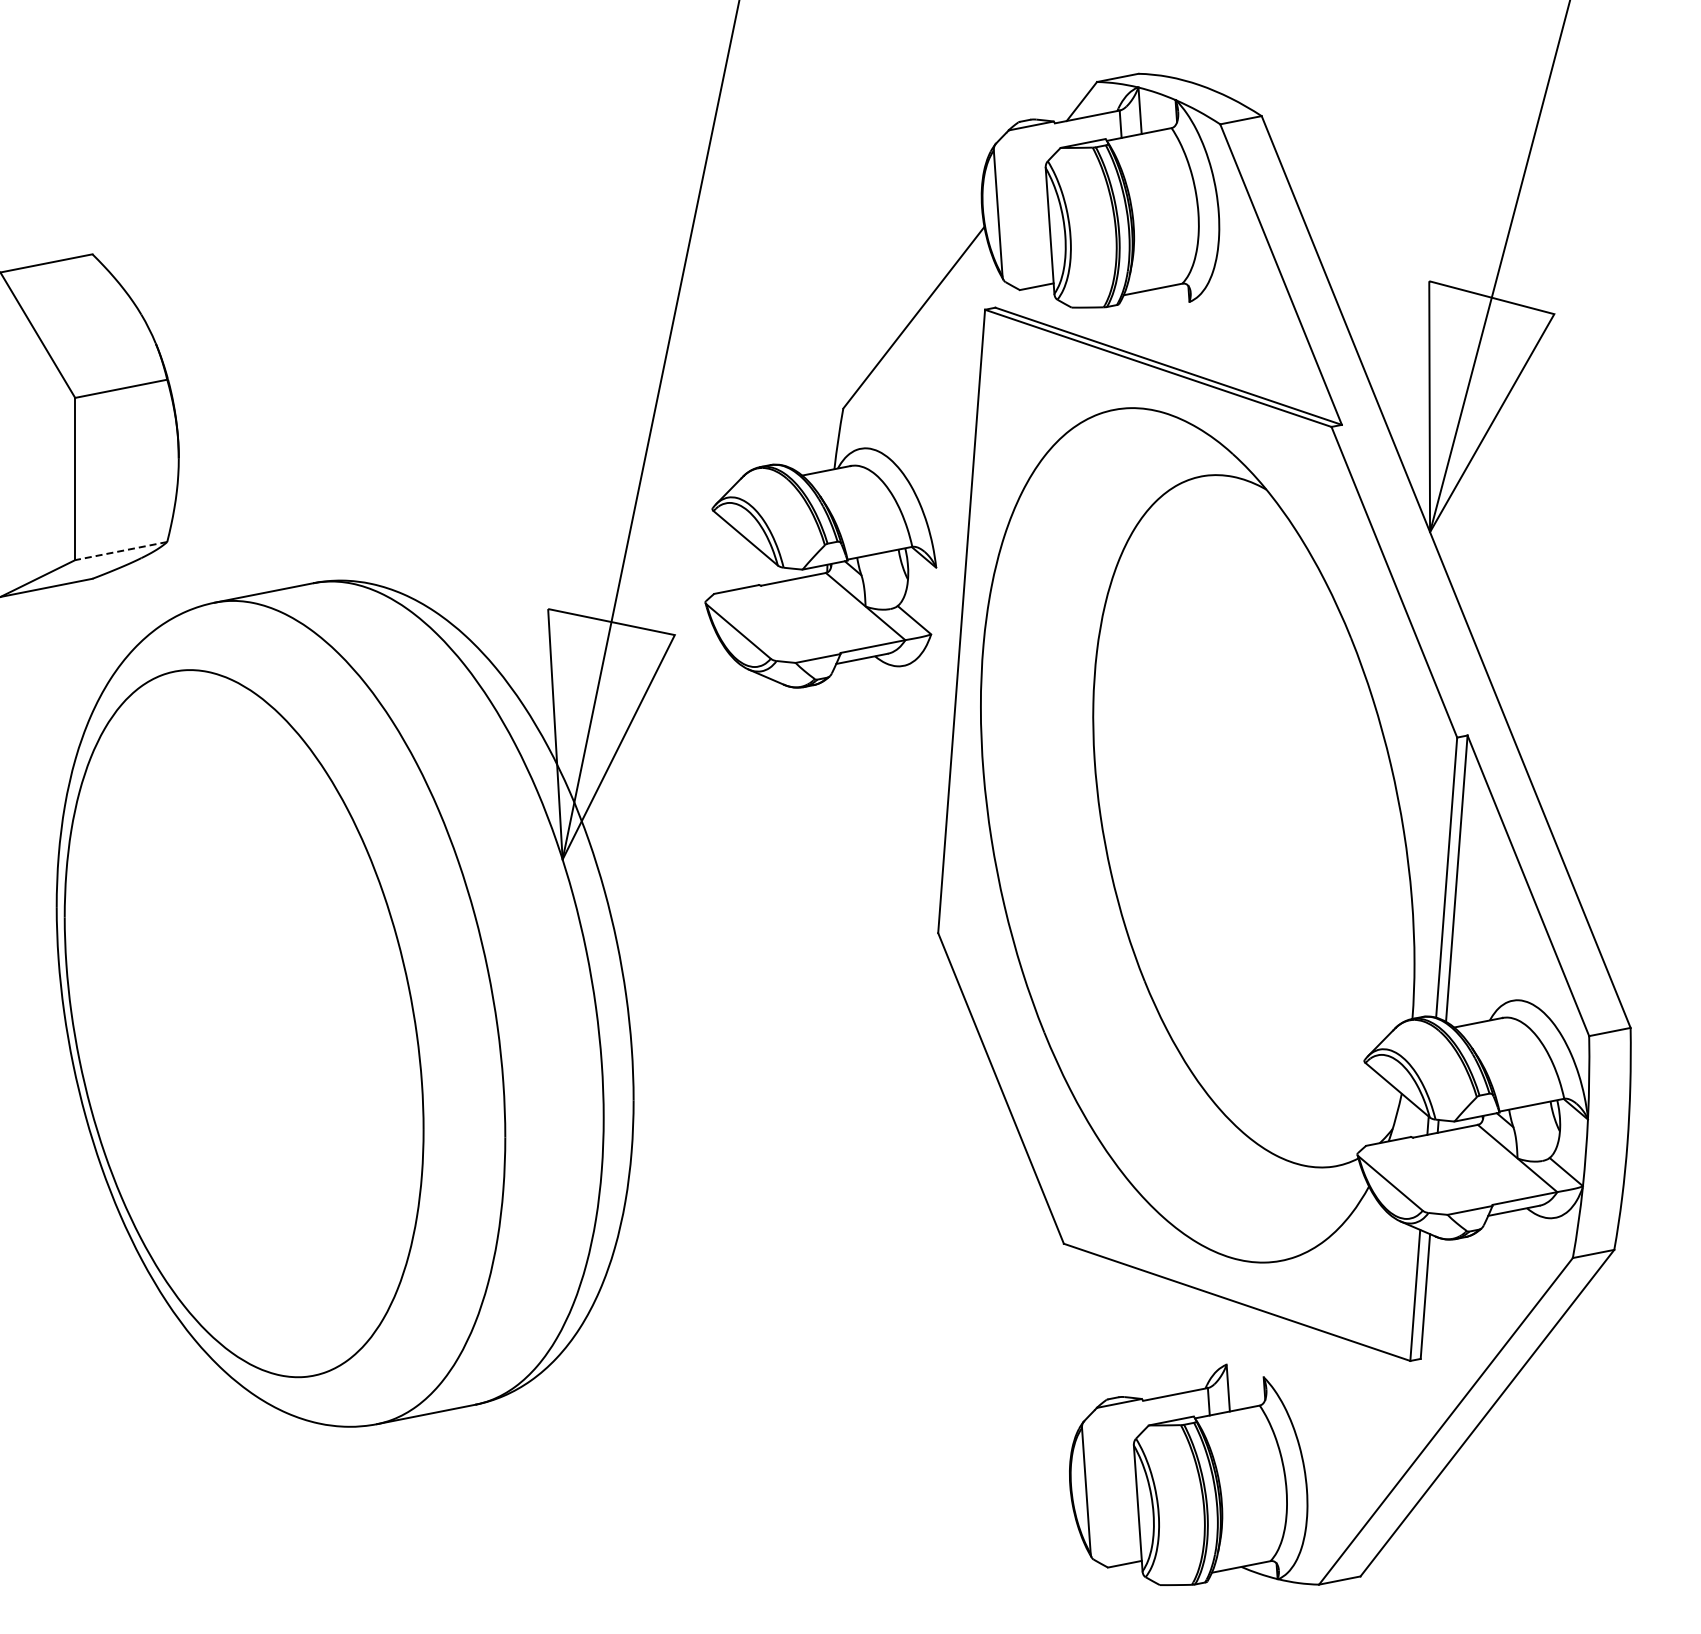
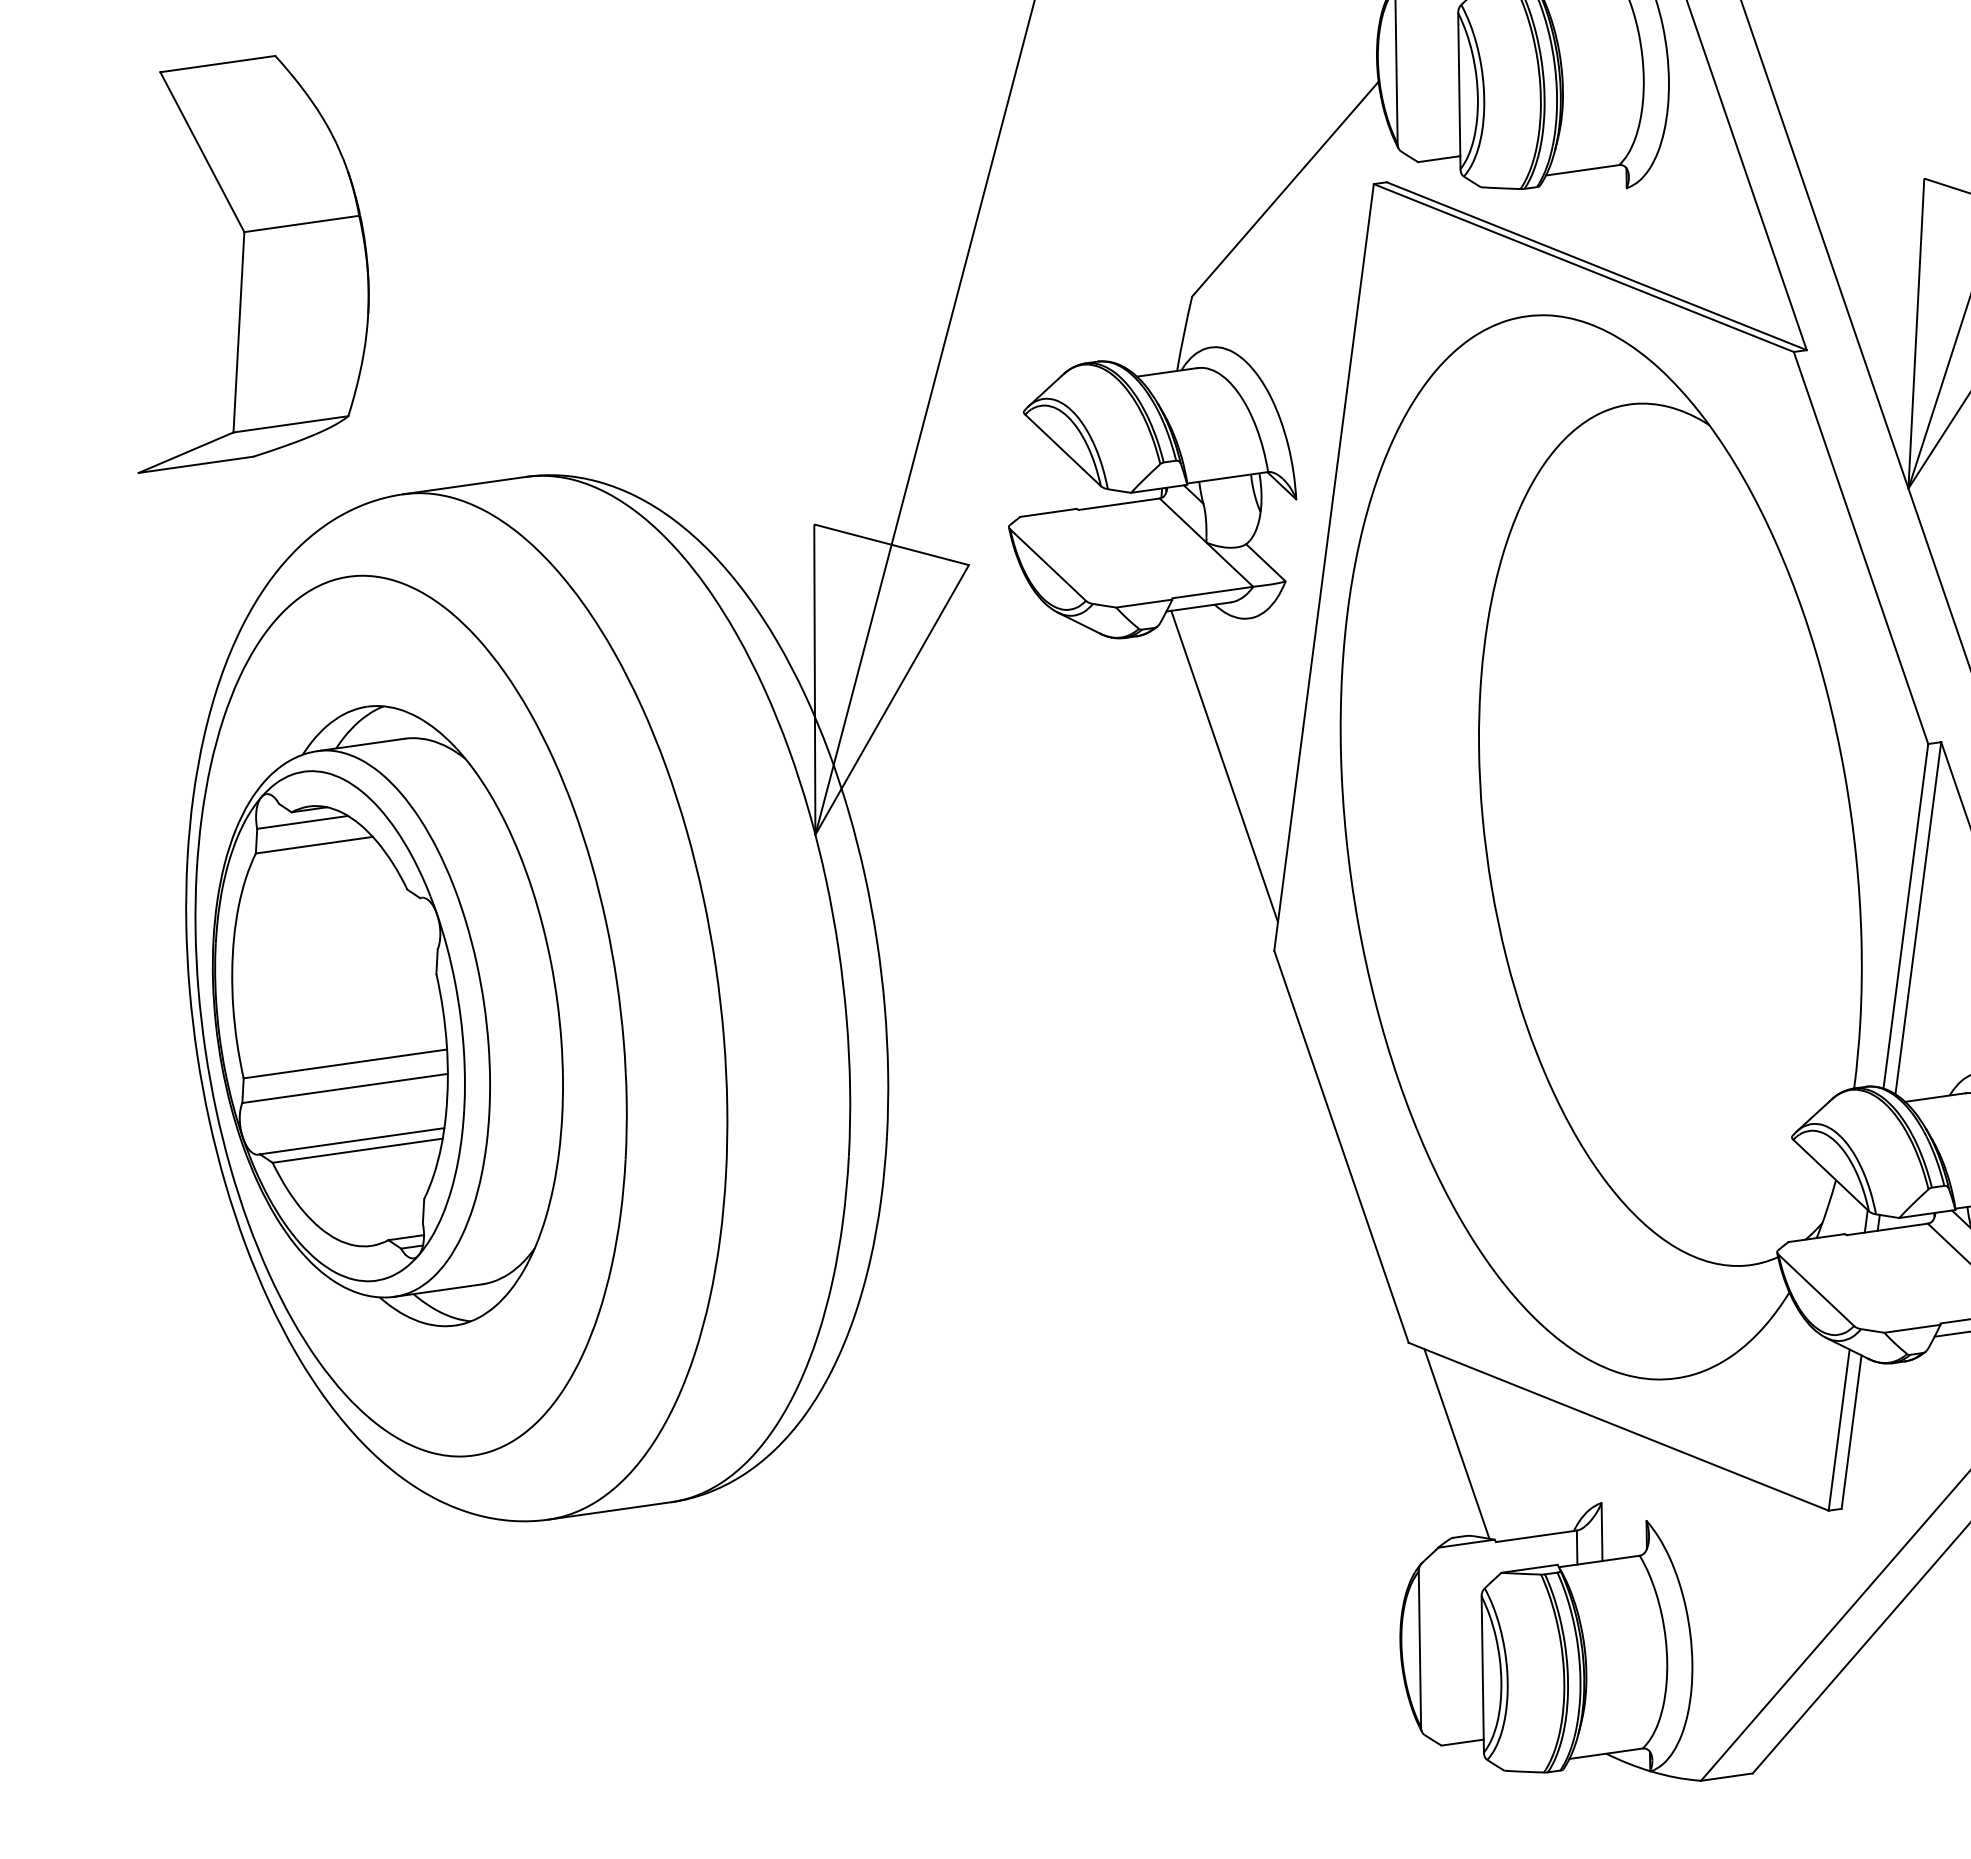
line: (121, 551) -> (291, 424), dashed -> solid
line: (889, 786) -> (1223, 766), added
part: (225, 1023) -> (388, 1014), added
line: (1106, 1323) -> (1455, 1444), added

